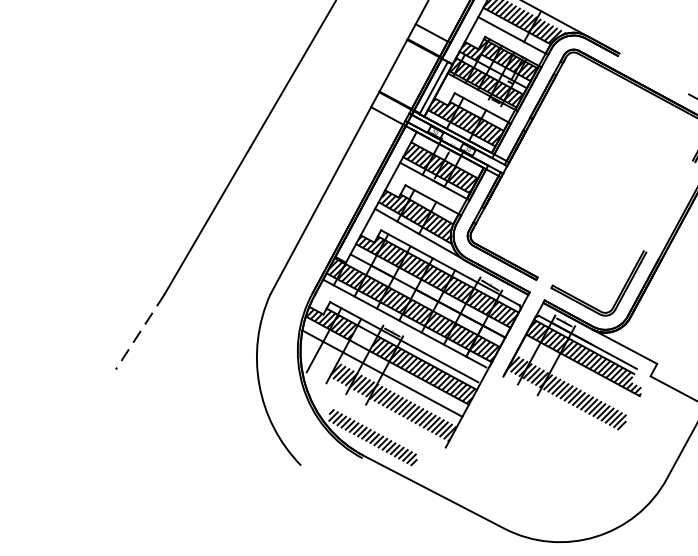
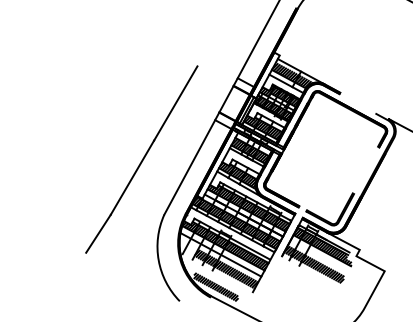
line: (140, 331) -> (98, 233), dashed -> solid
hatch: (363, 339) -> (211, 237), added

